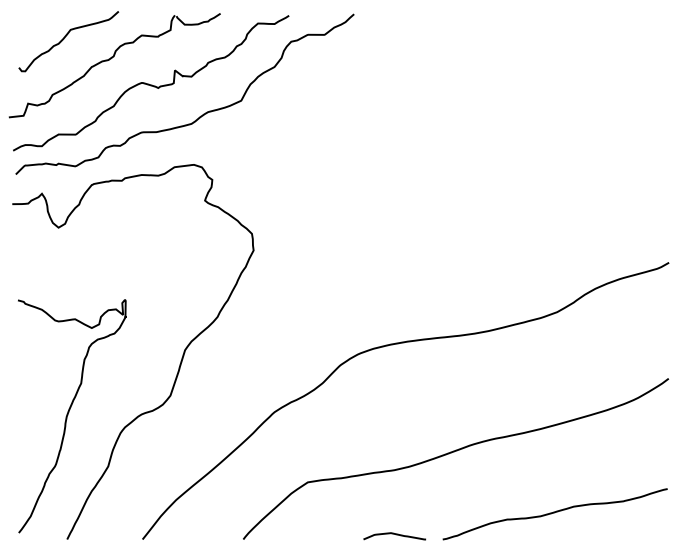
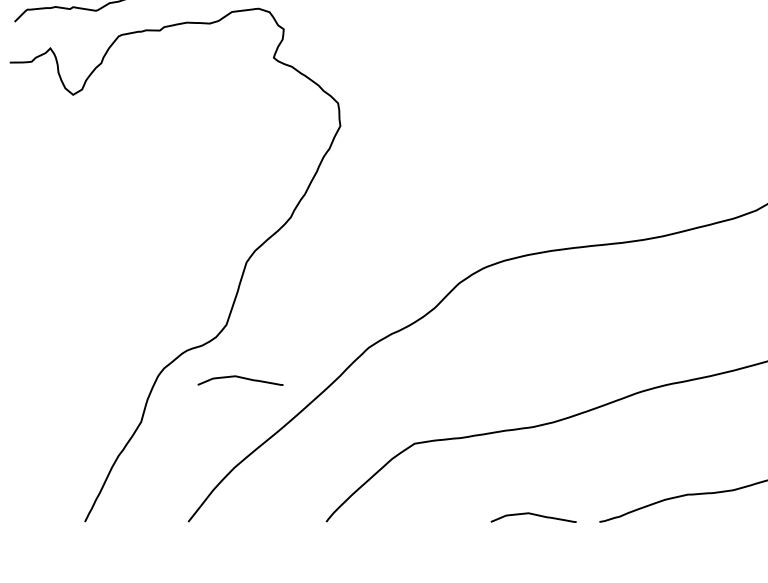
curve: (68, 415) -> (86, 352), removed
curve: (180, 434) -> (240, 378), added

